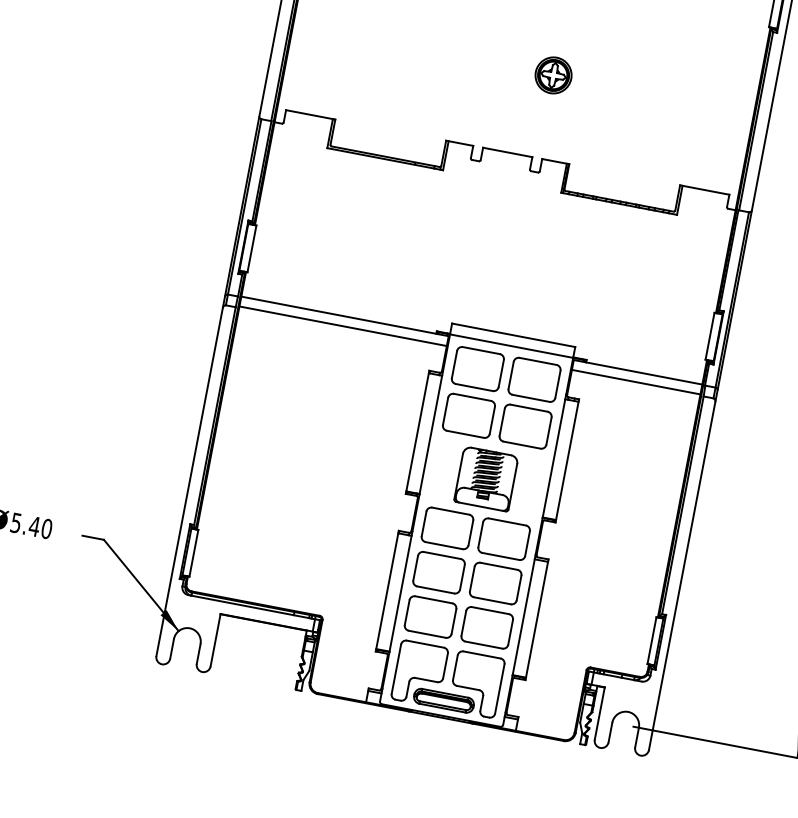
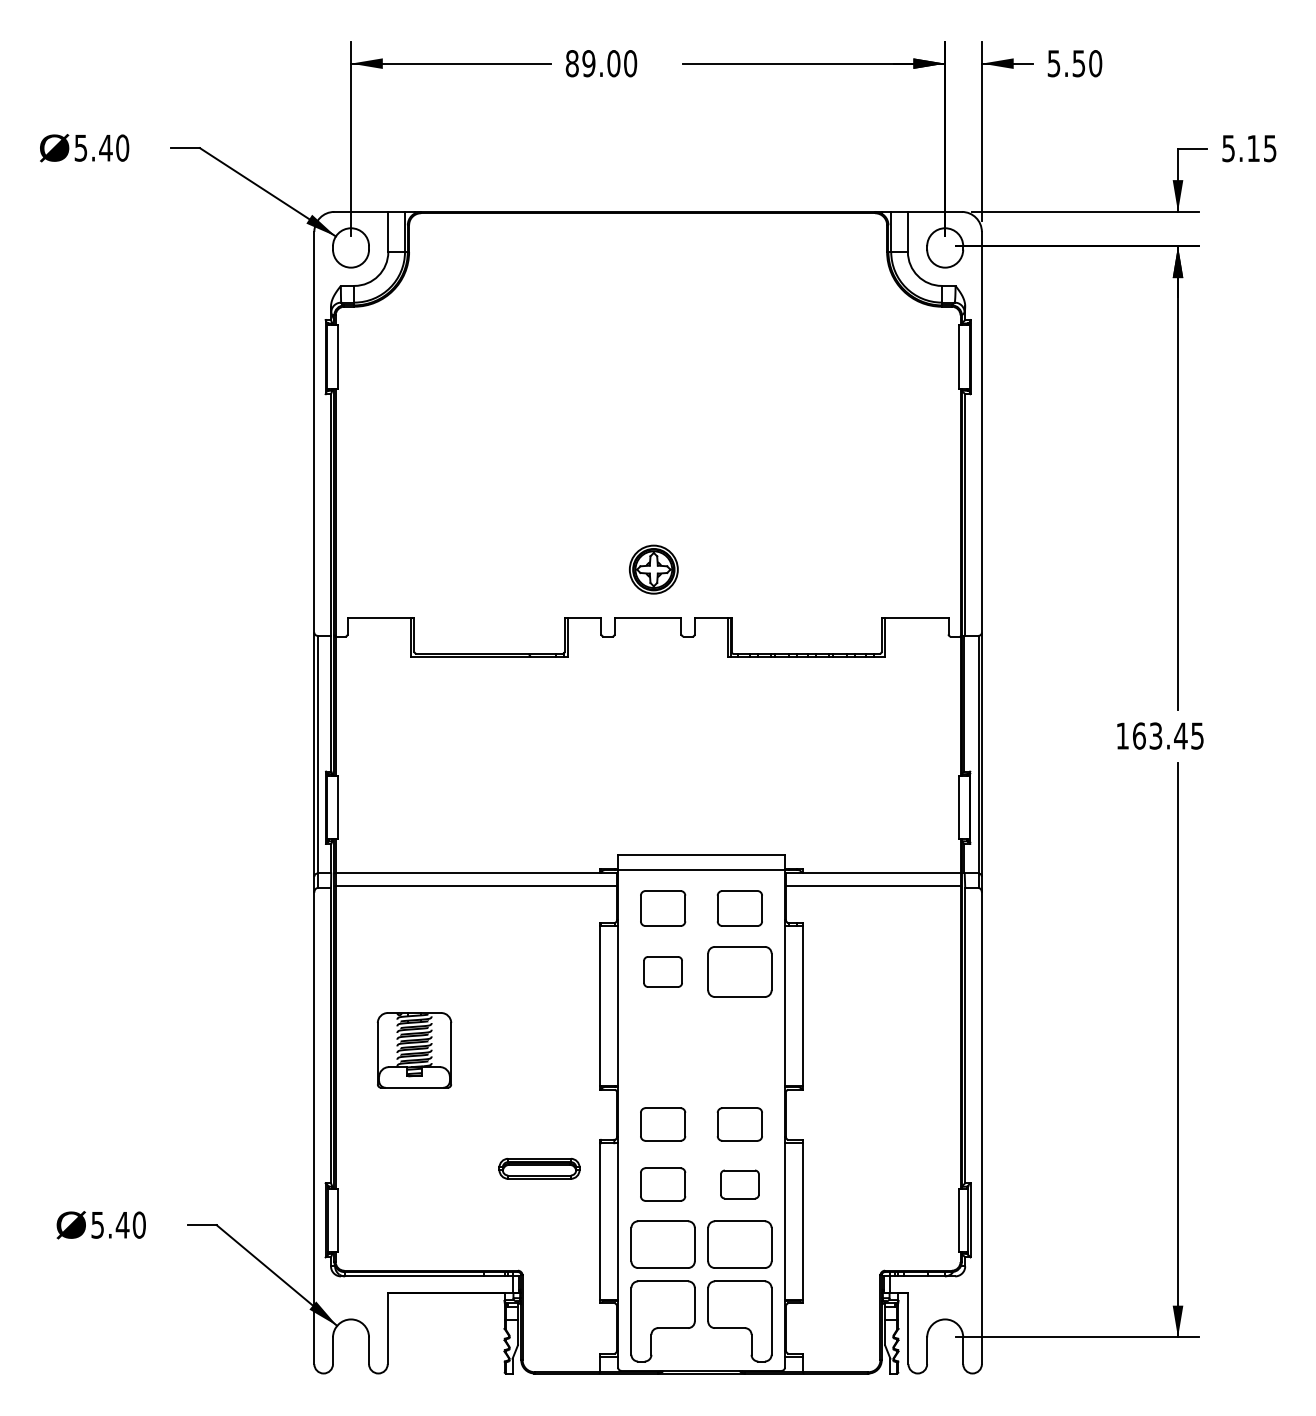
part: (553, 75) -> (653, 569), moved
part: (477, 368) -> (662, 908), size x0.7
part: (534, 379) -> (739, 908), size x0.7
part: (468, 415) -> (662, 971), size x0.6
part: (486, 479) -> (414, 1050), moved
part: (447, 528) -> (662, 1124), size x0.7
part: (503, 539) -> (739, 1124), size x0.7
part: (438, 572) -> (662, 1184), size x0.7
part: (495, 583) -> (739, 1184), size x0.6
part: (444, 700) -> (539, 1168), moved

